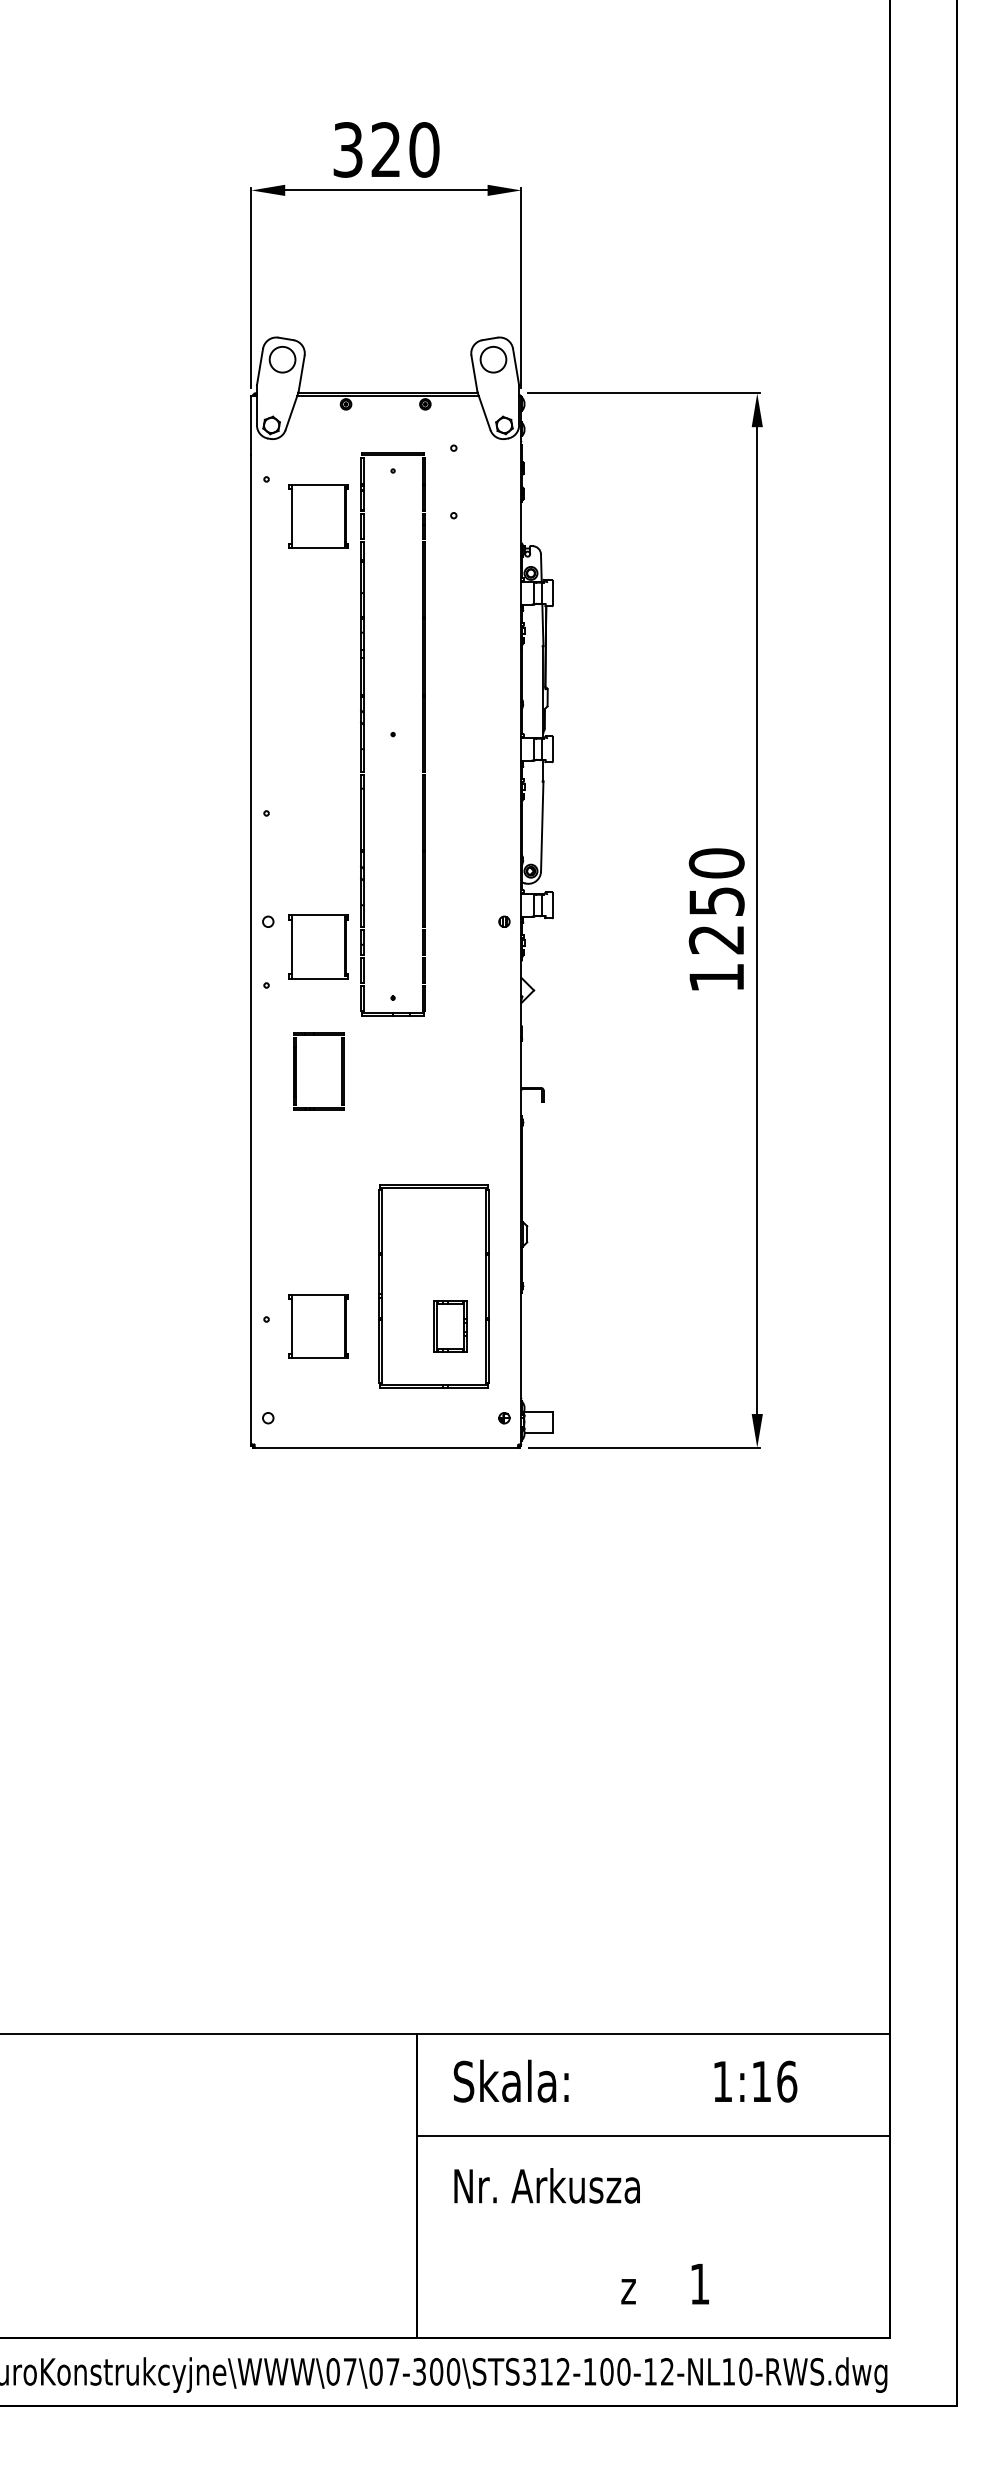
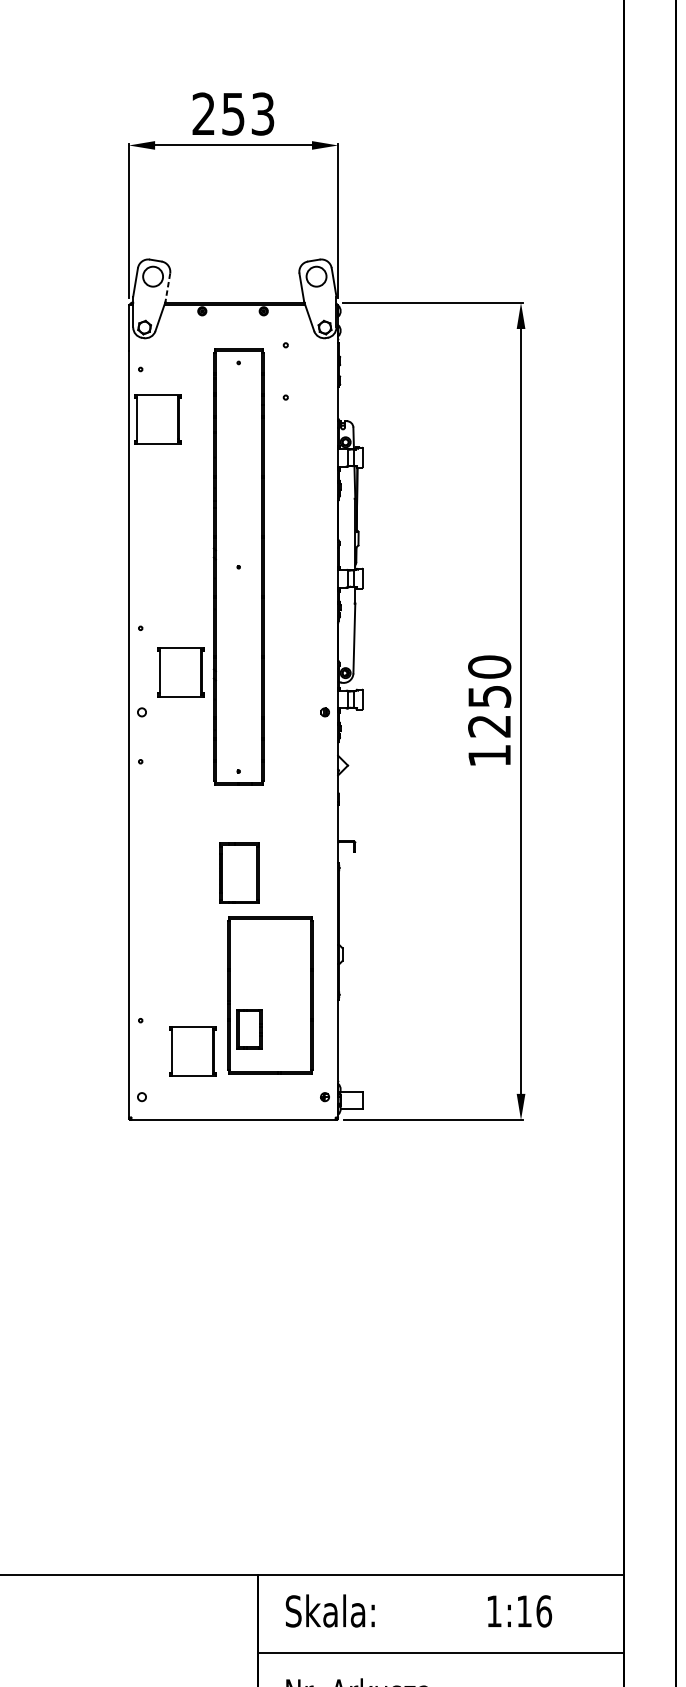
text: (386, 149) -> (233, 113), 320 -> 253
line: (301, 374) -> (167, 288), solid -> dashed
part: (318, 516) -> (157, 419), moved
part: (318, 946) -> (180, 671), moved
part: (296, 1071) -> (222, 873), moved
part: (318, 1326) -> (192, 1051), moved
part: (450, 1326) -> (249, 1029), moved

